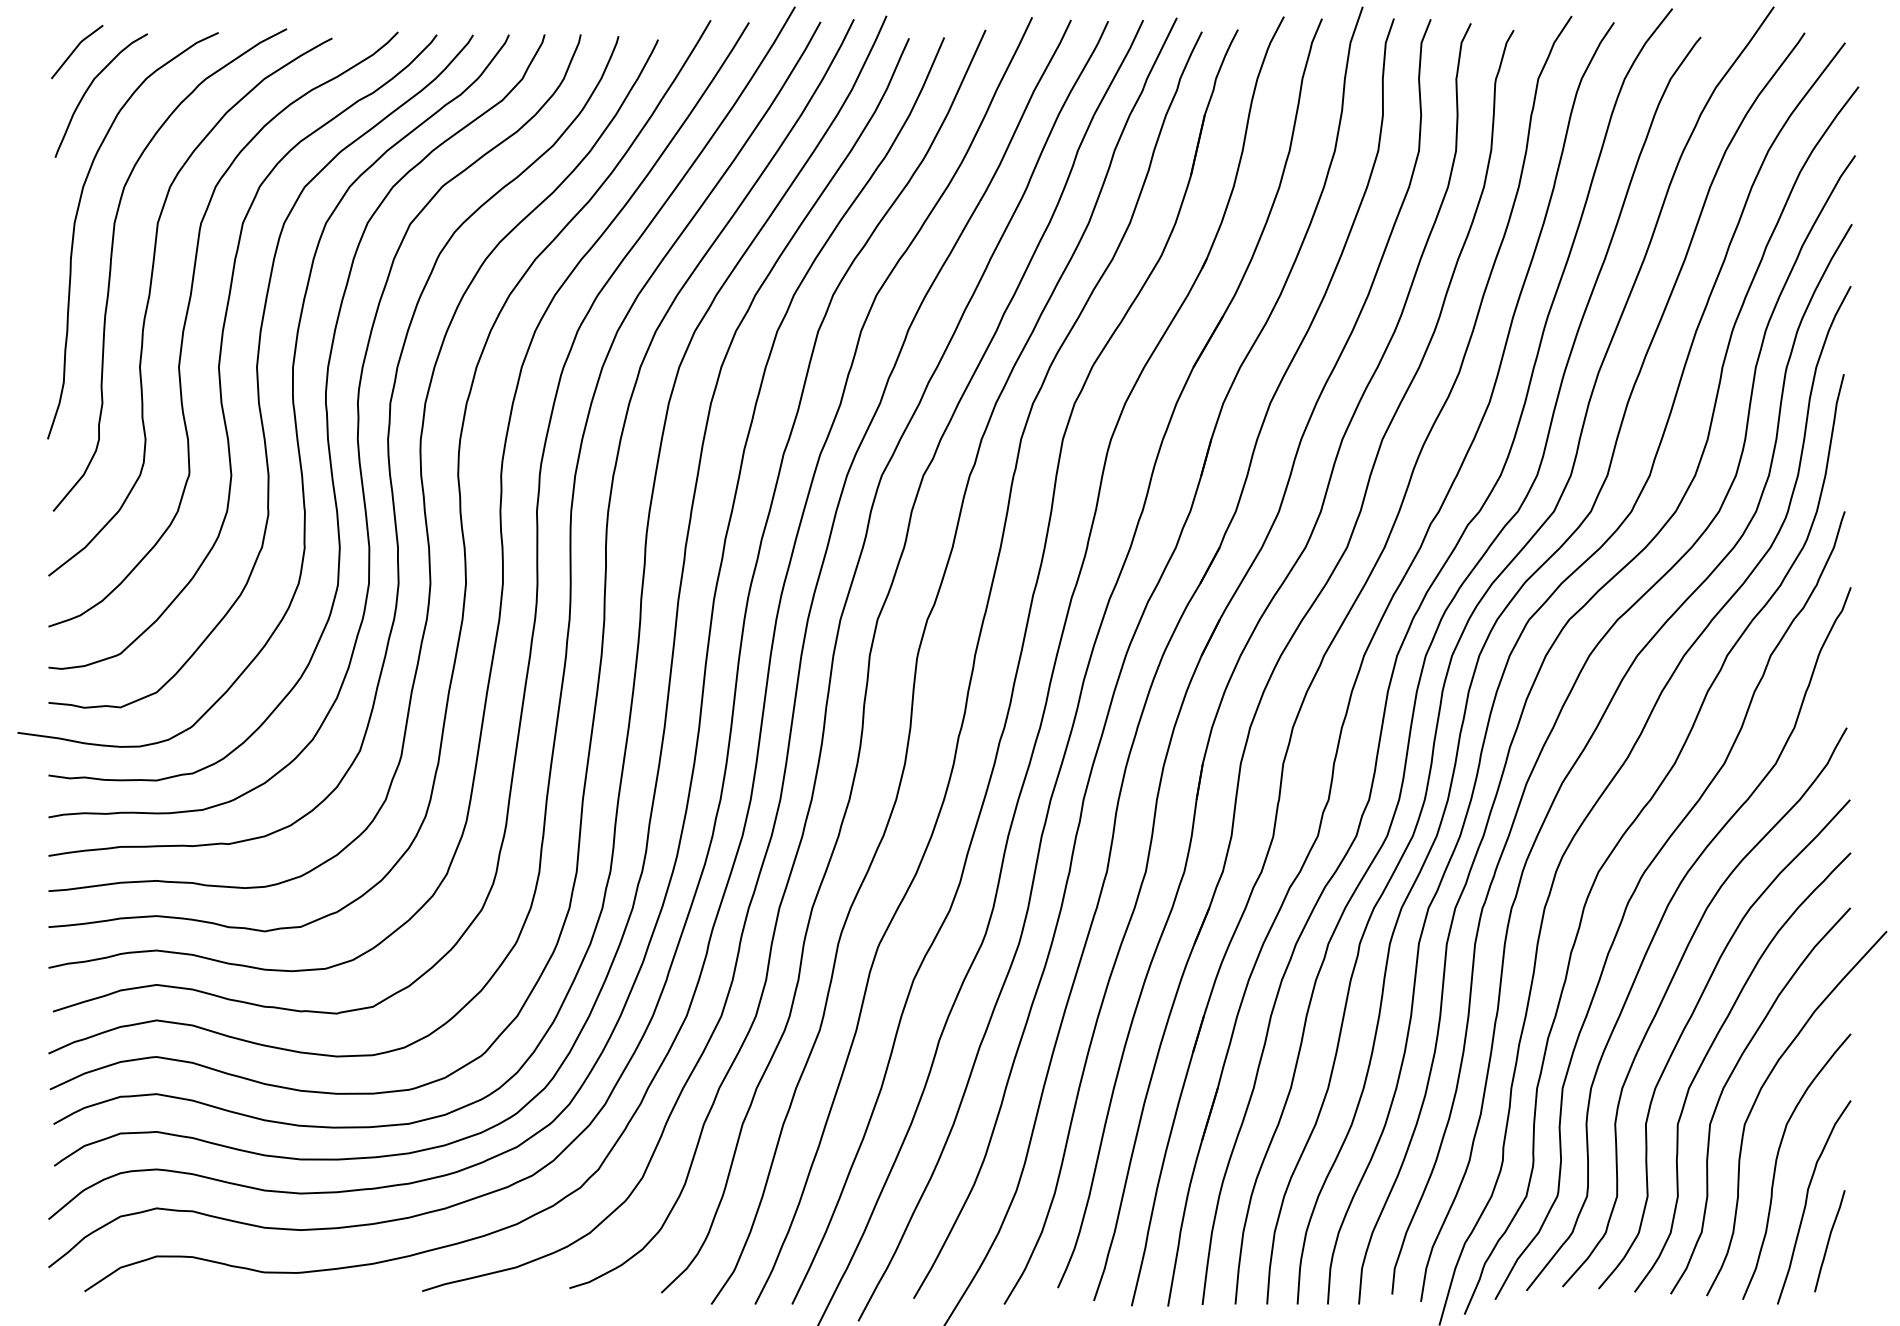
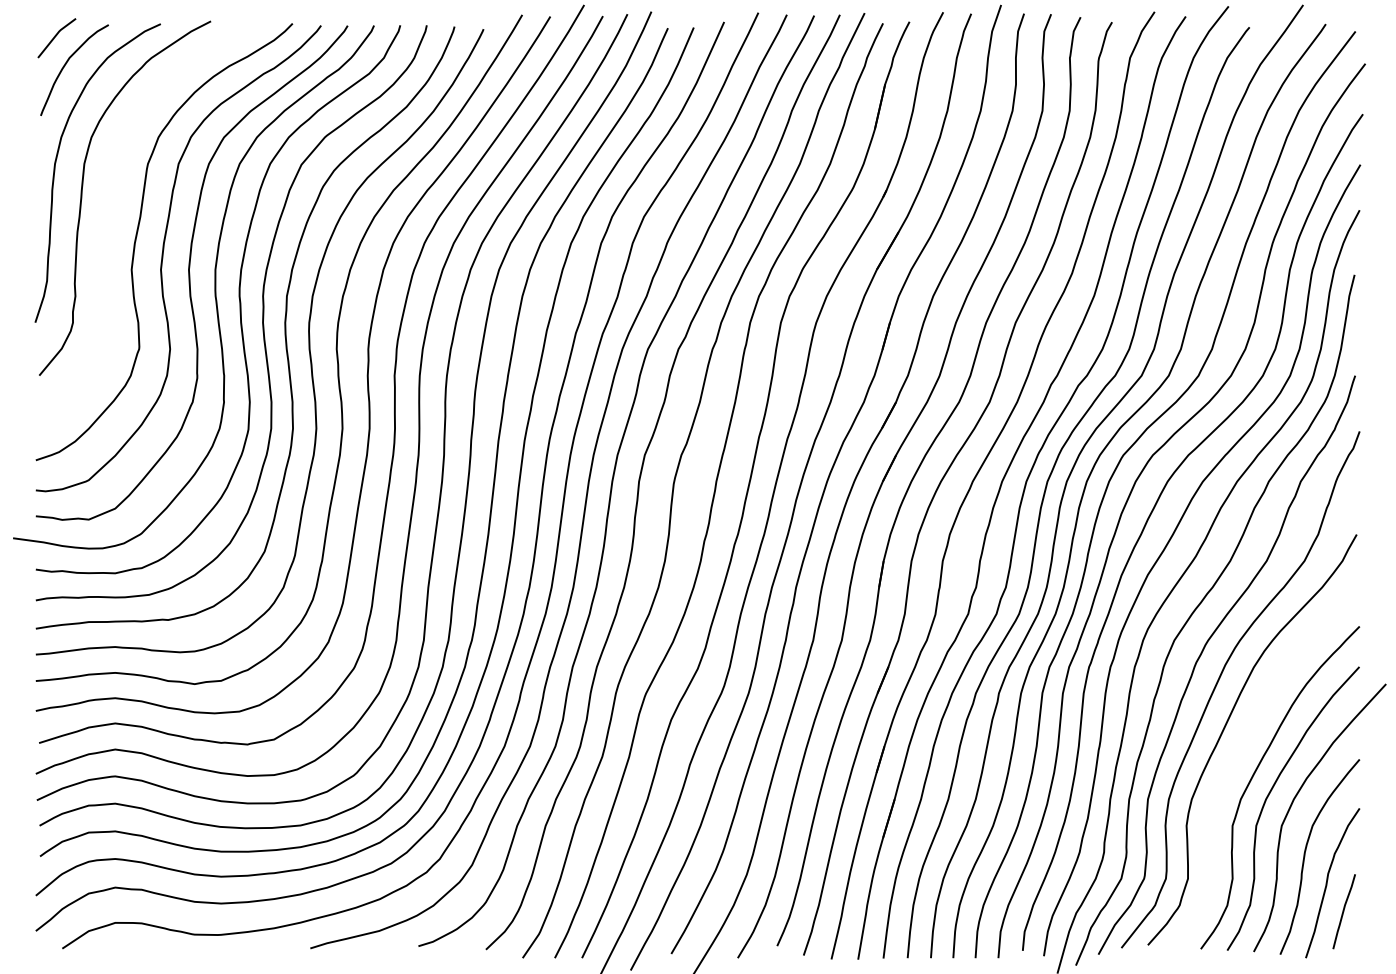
curve: (150, 296) -> (110, 217), removed
curve: (1687, 1025) -> (1239, 753), removed

